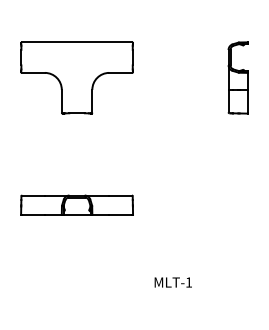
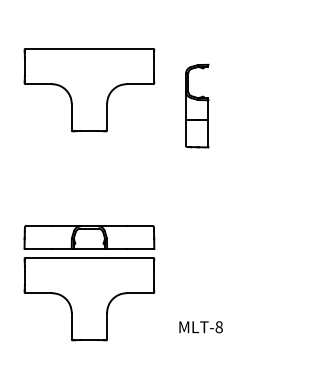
part: (238, 77) -> (197, 105), moved
part: (77, 258) -> (89, 299), added
text: (188, 282) -> (218, 327), MLT-1 -> MLT-8

